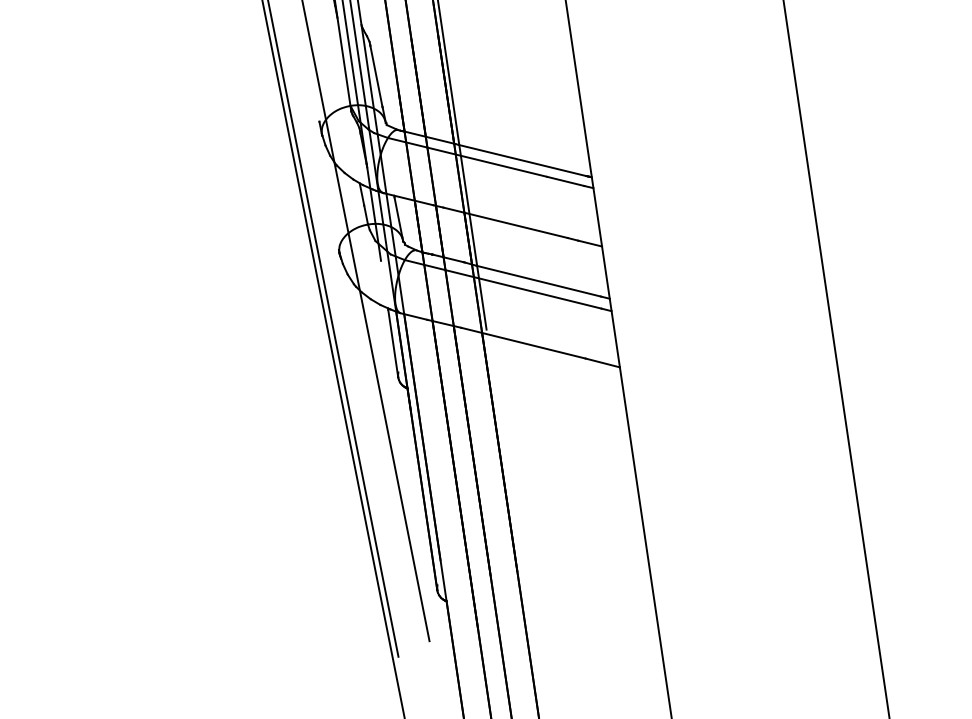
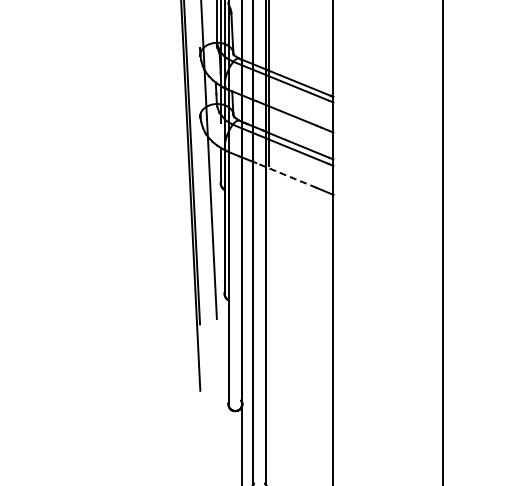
line: (523, 343) -> (286, 175), solid -> dashed

